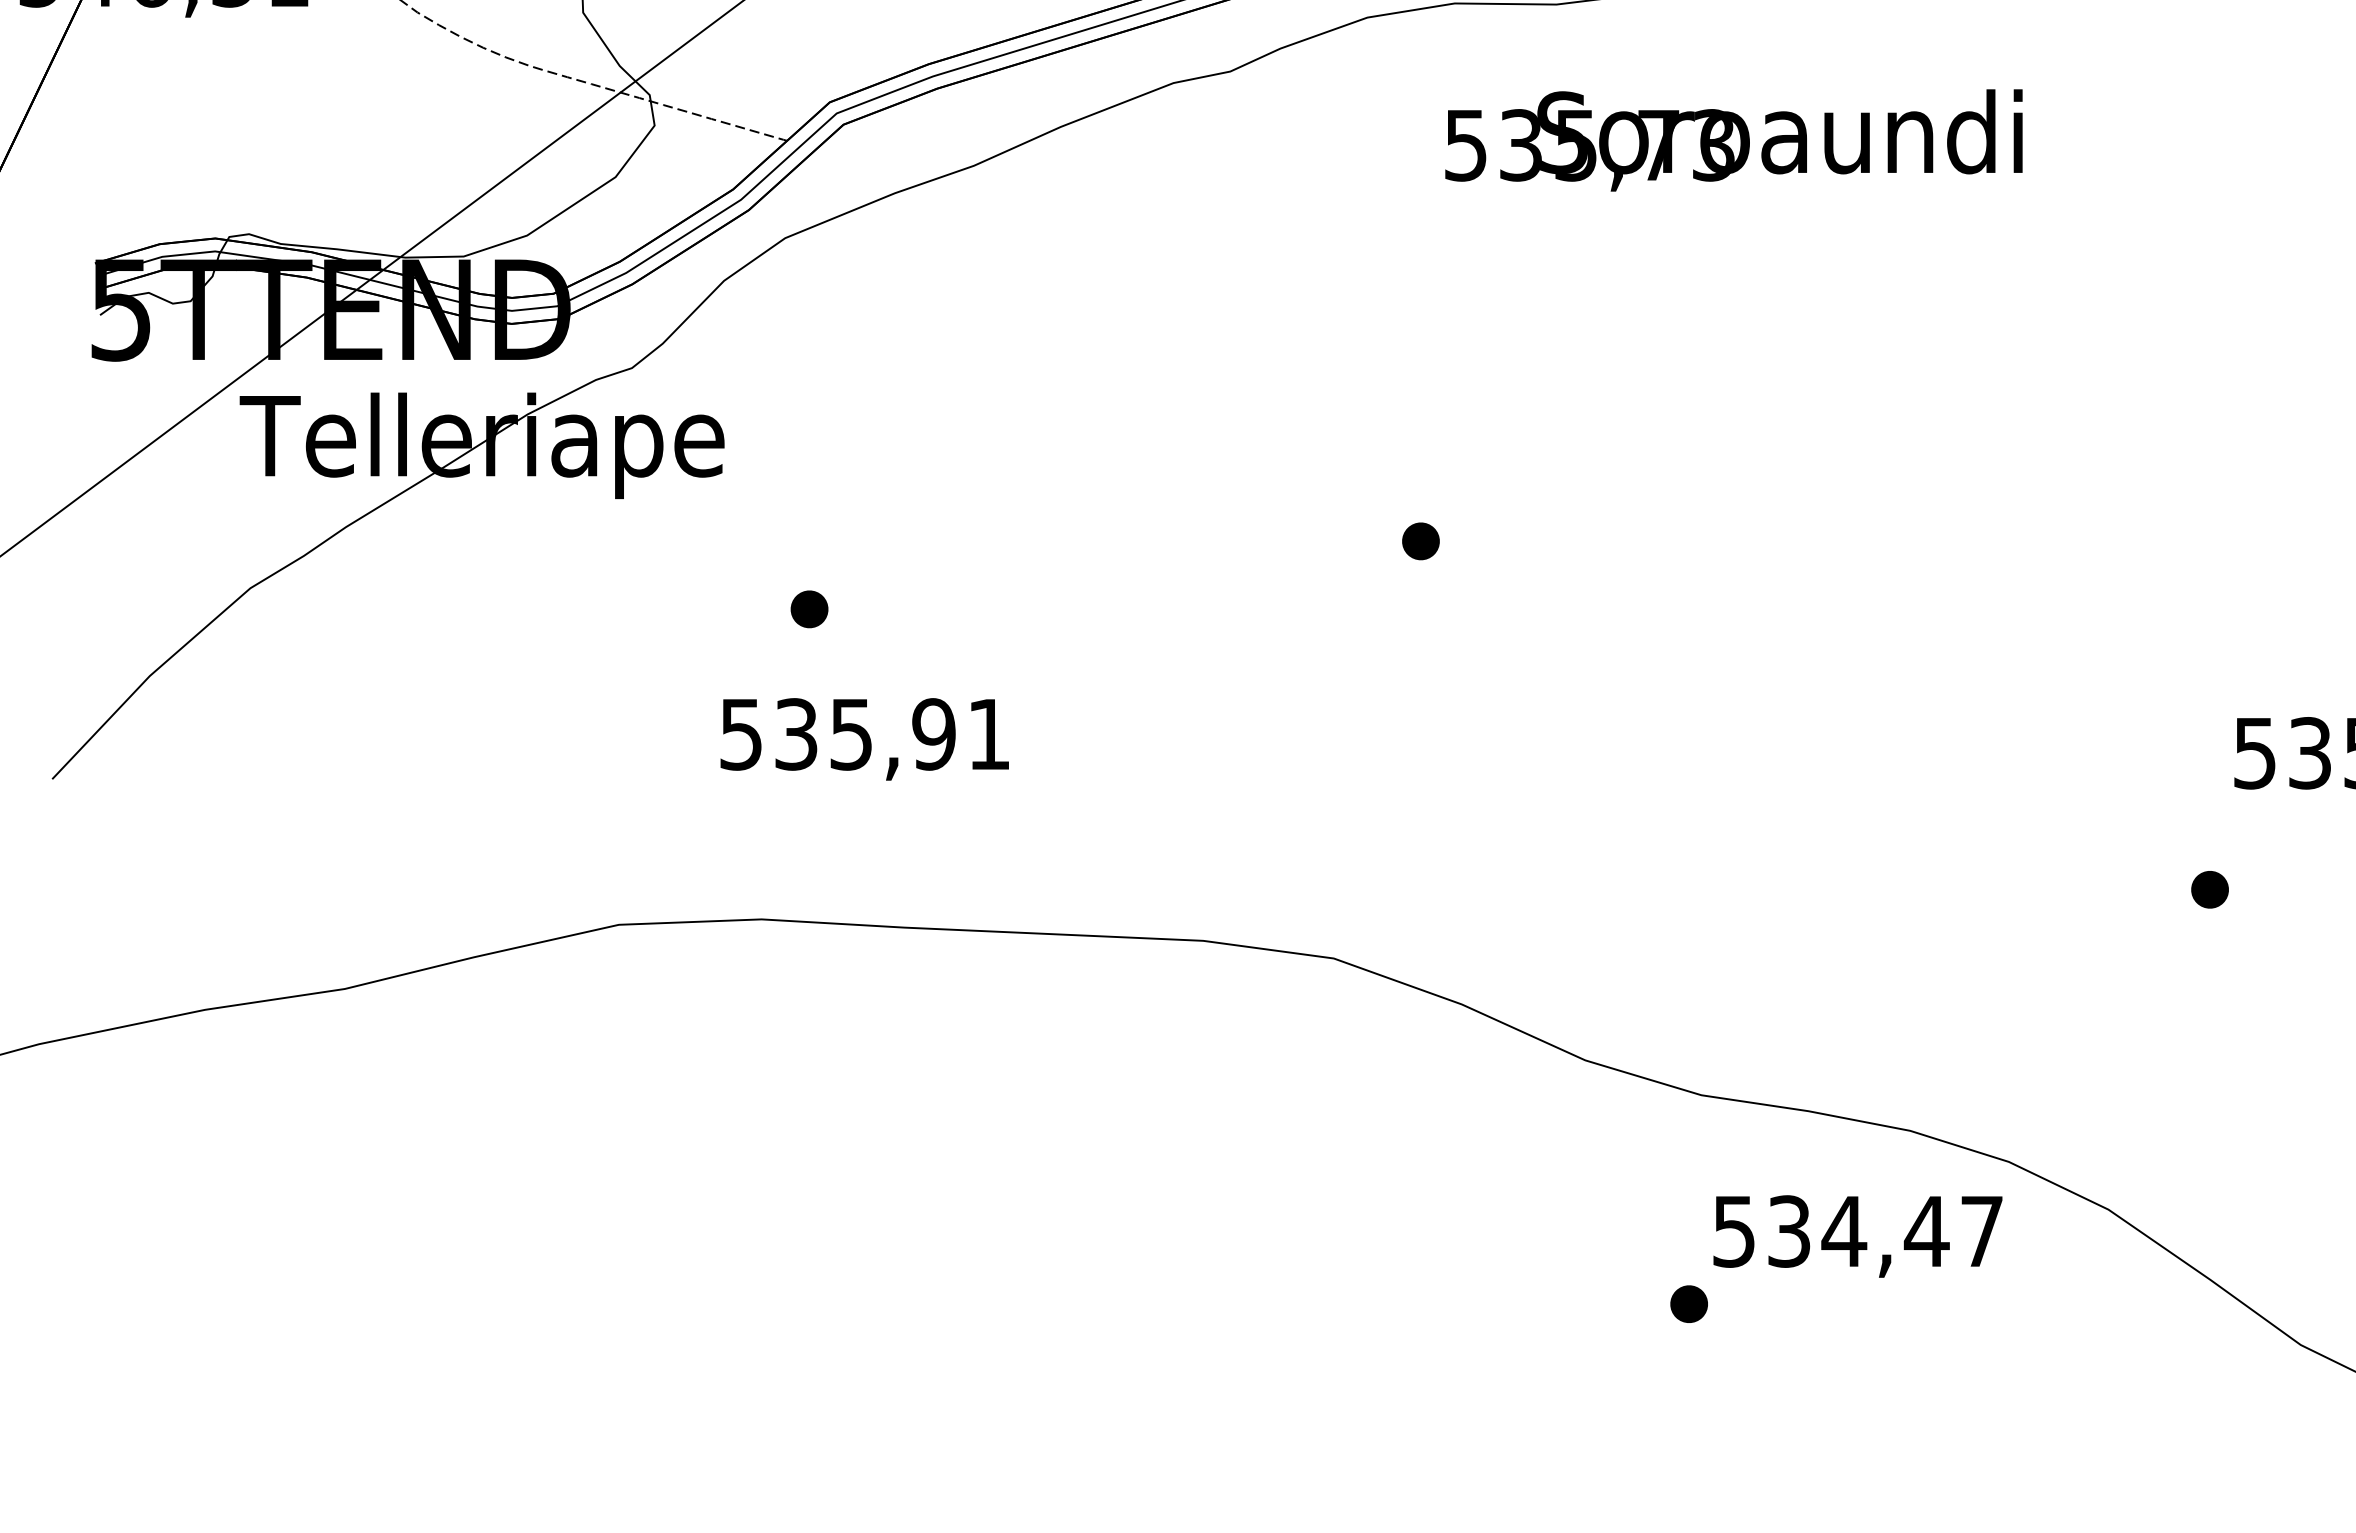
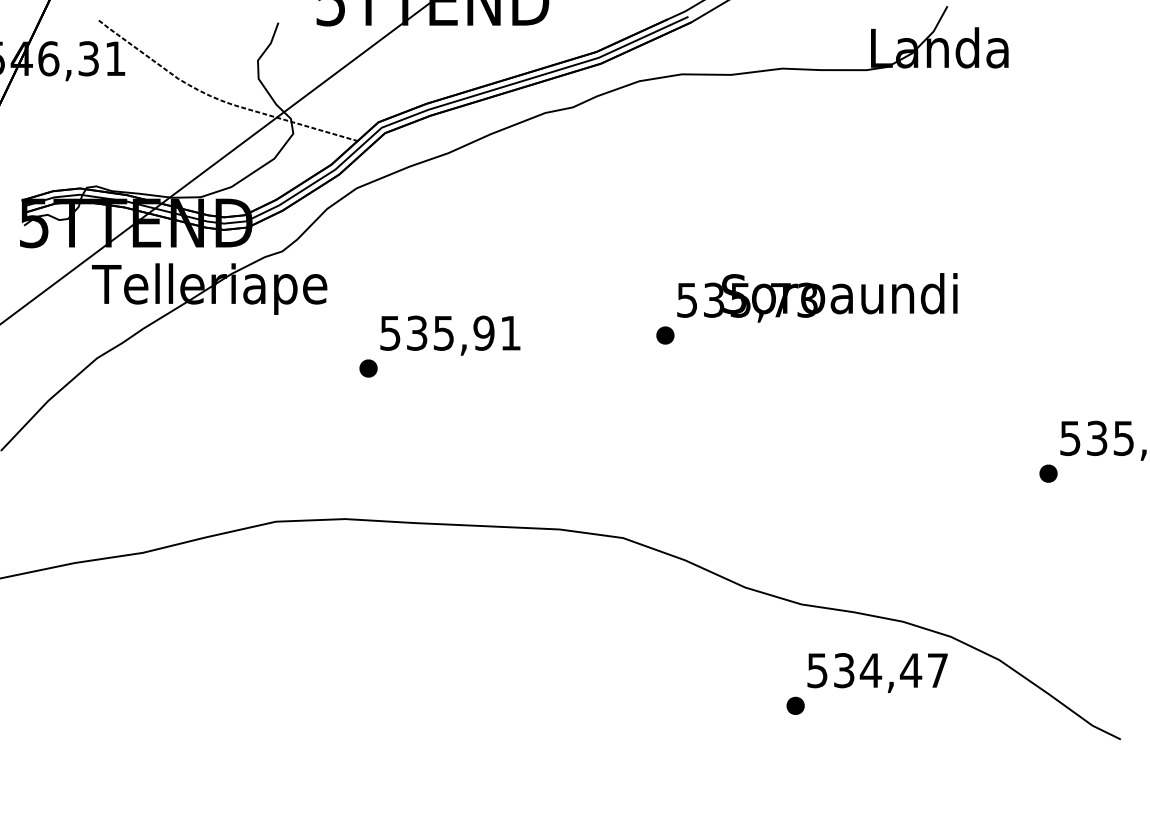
text: (1734, 139) -> (817, 297), moved
text: (865, 739) -> (450, 335), moved
part: (2209, 889) -> (1048, 473), moved

